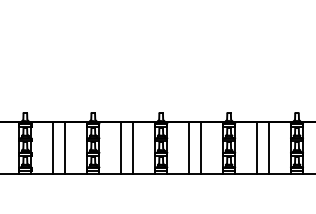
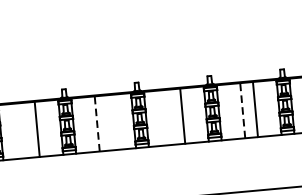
line: (53, 147) -> (24, 129), removed
line: (133, 147) -> (110, 122), removed
line: (189, 147) -> (170, 116), removed
line: (121, 148) -> (97, 124), solid -> dashed
line: (257, 148) -> (243, 111), solid -> dashed

